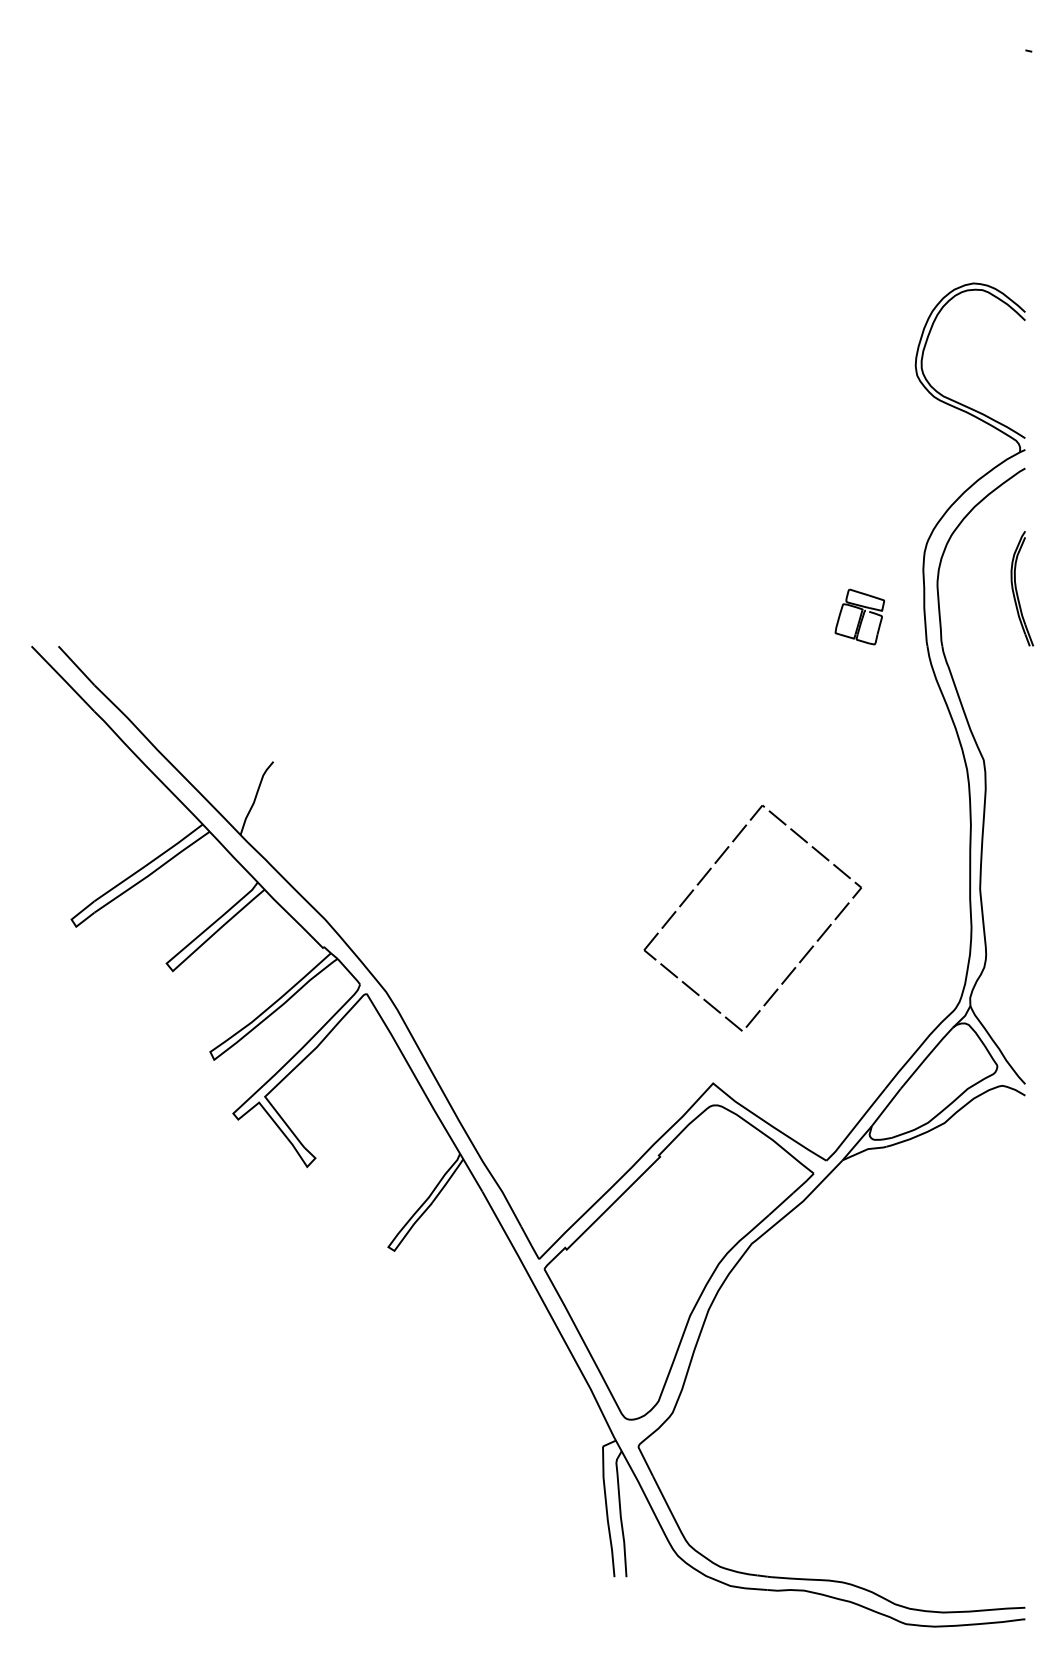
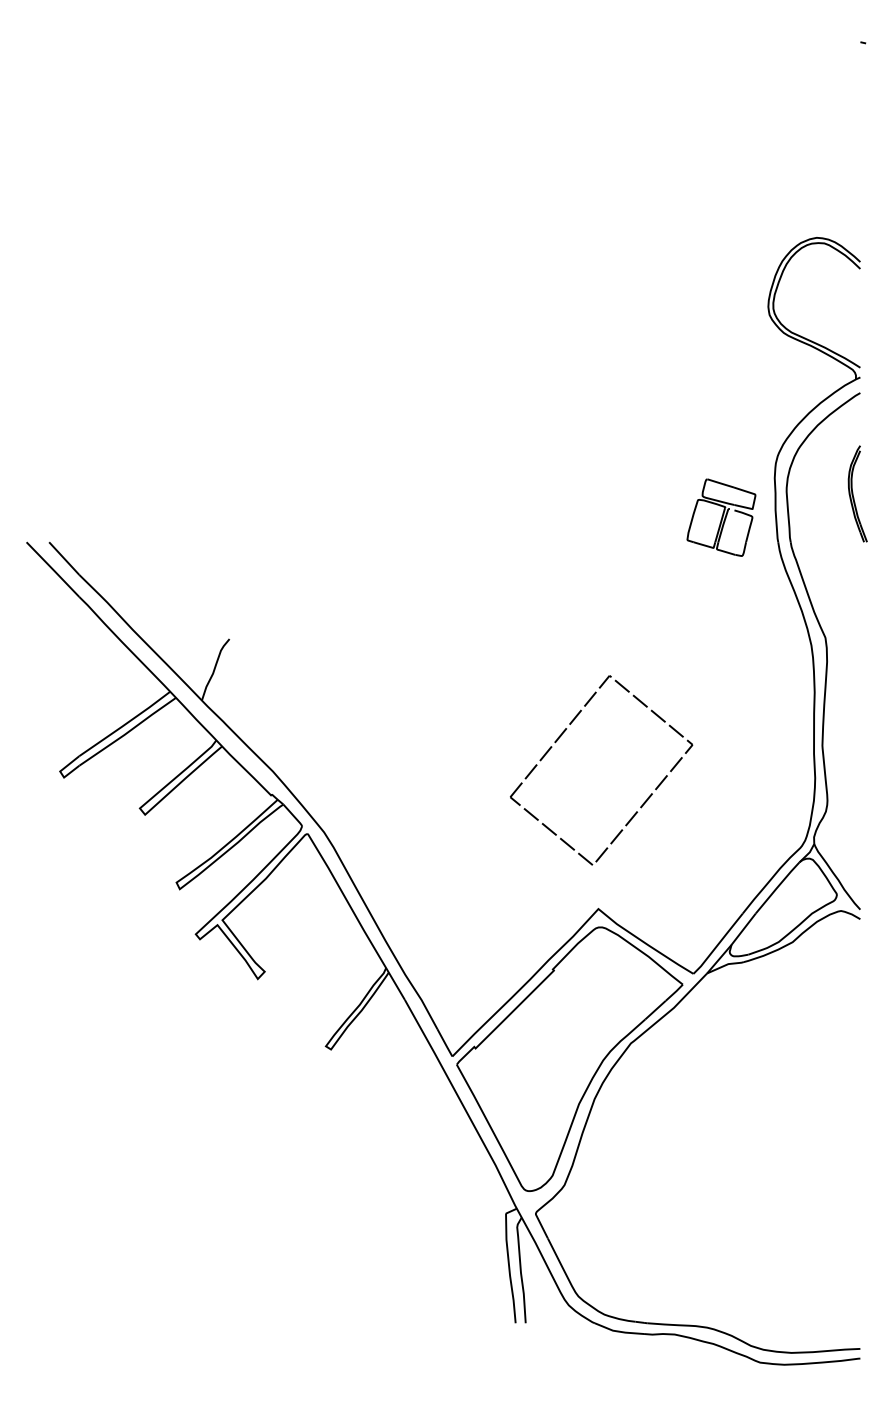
part: (859, 616) -> (721, 517), size x1.67
part: (704, 878) -> (560, 737), moved

